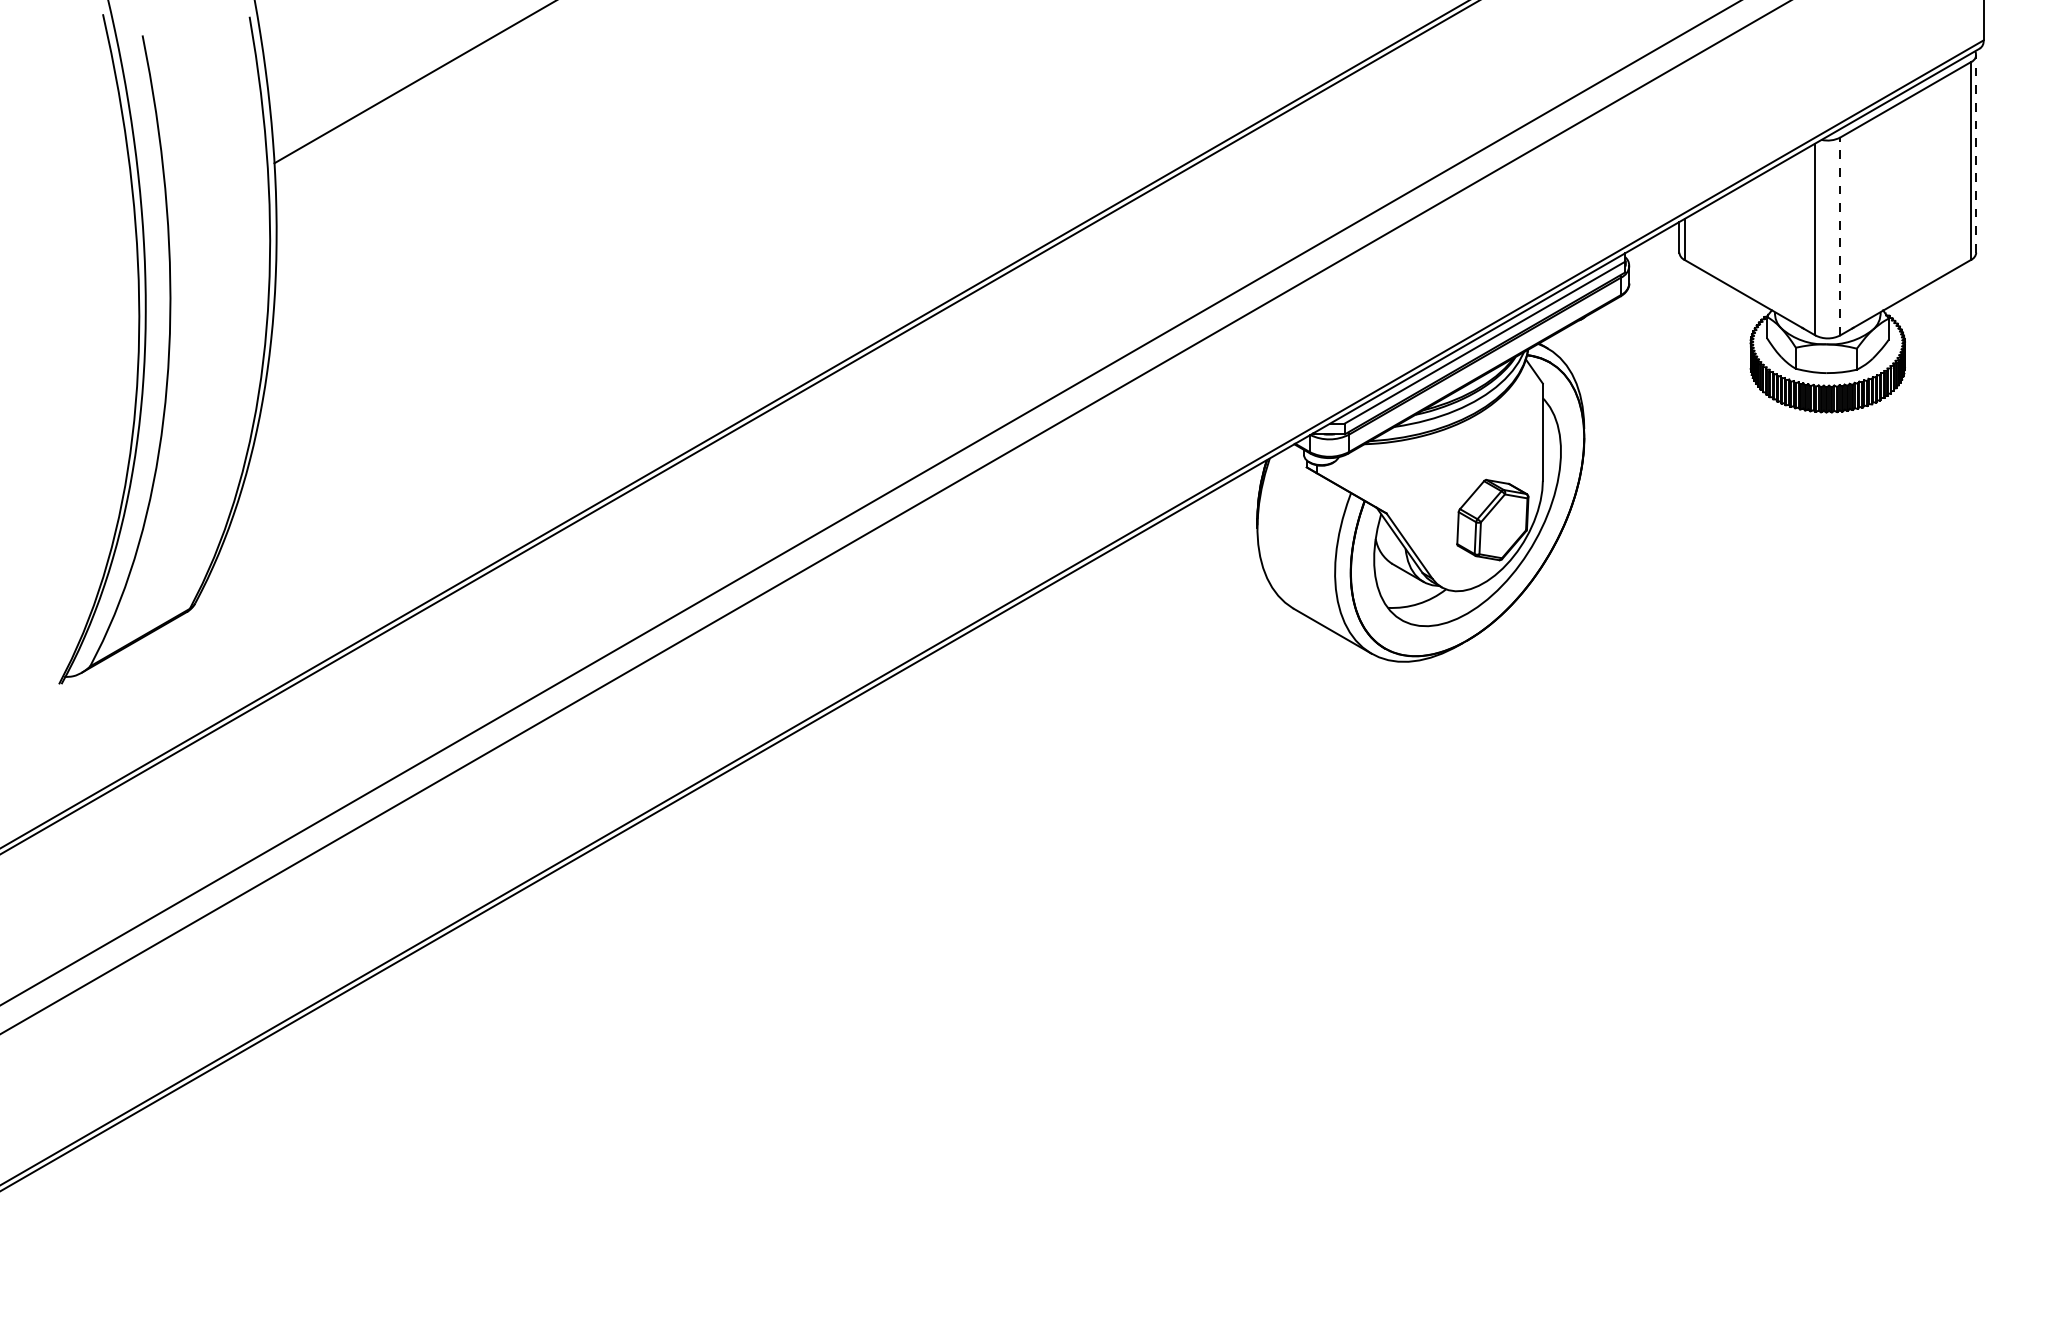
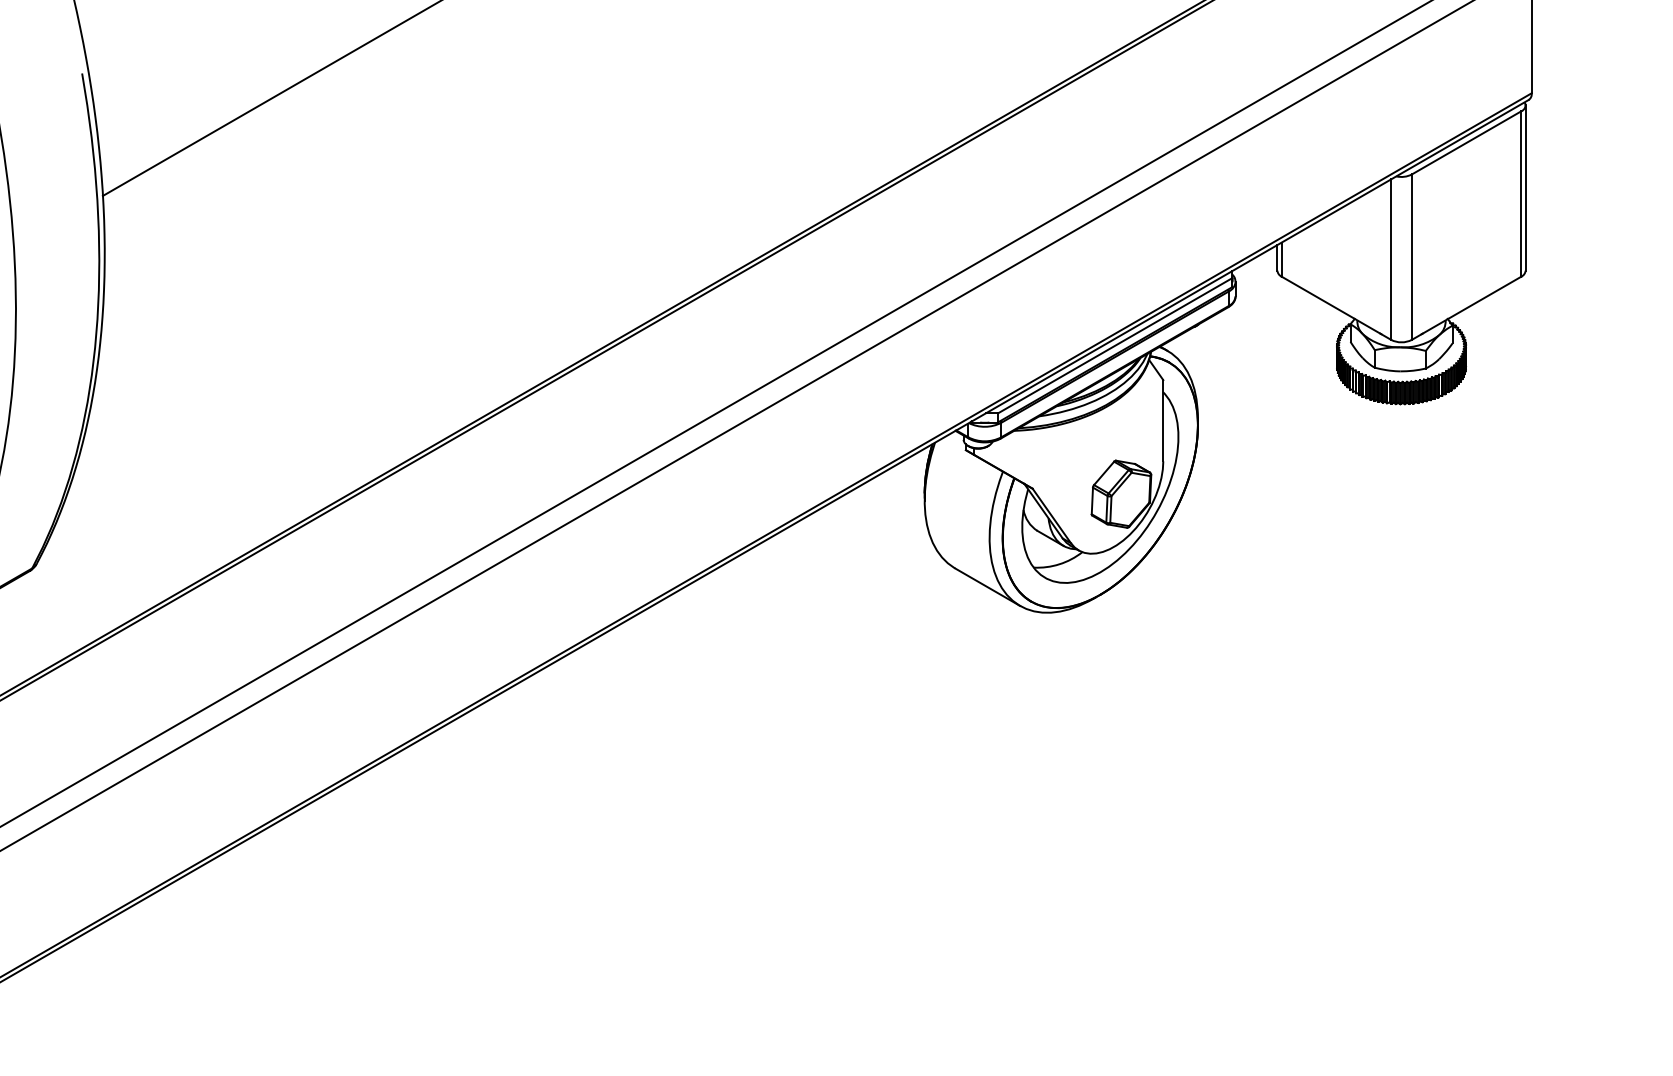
line: (1976, 153) -> (1525, 187), dashed -> solid
line: (1840, 236) -> (1412, 257), dashed -> solid

